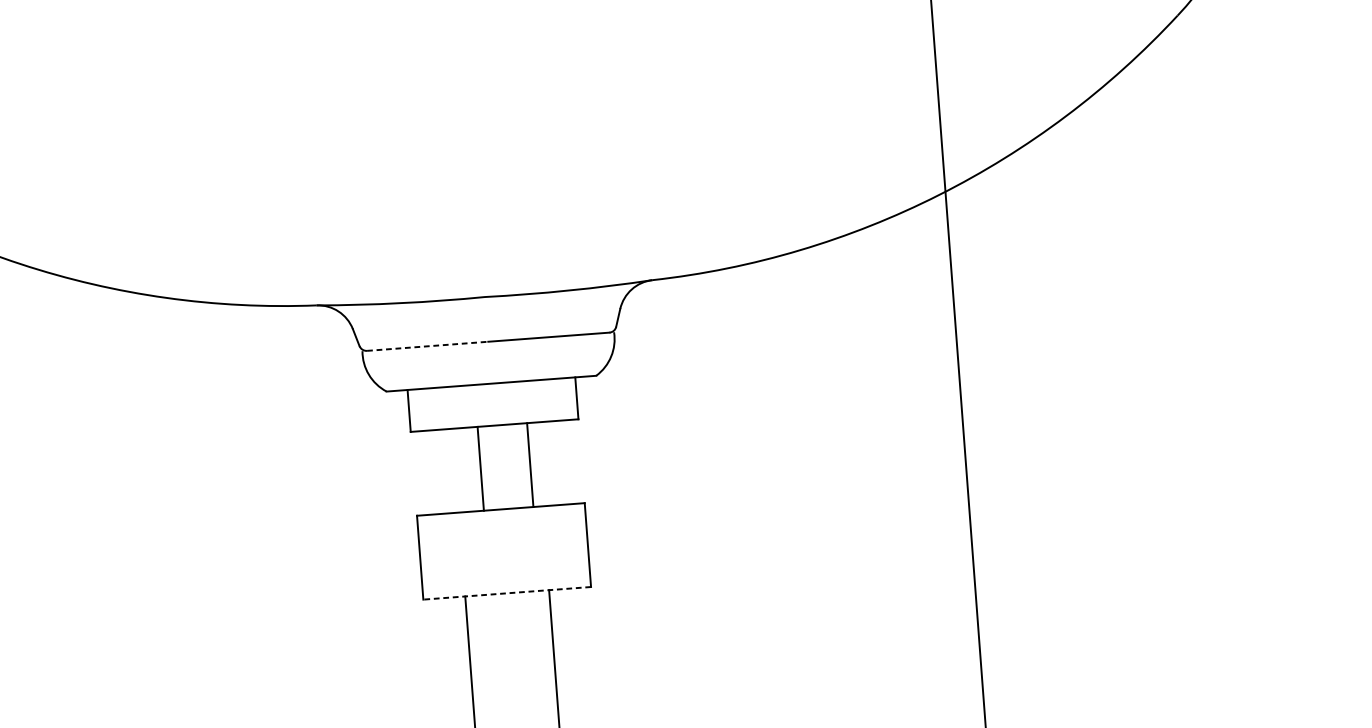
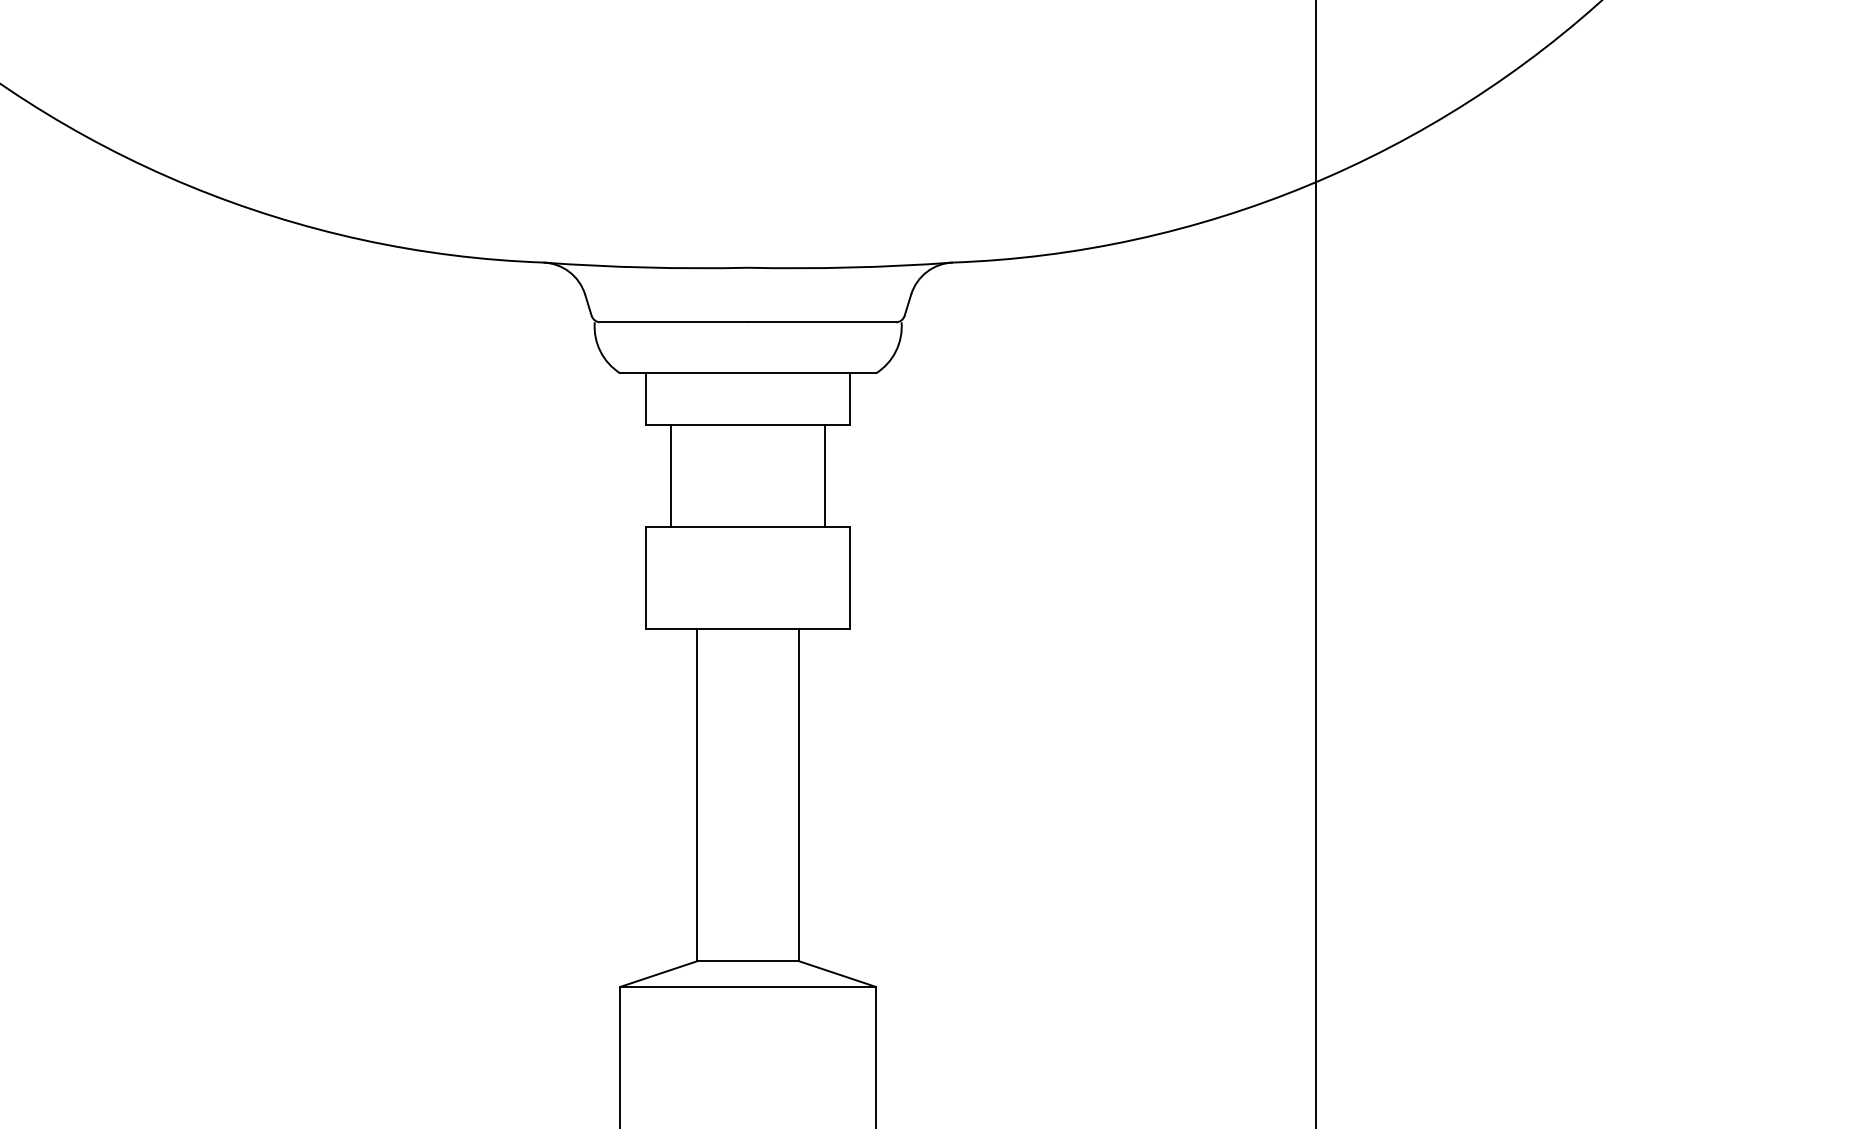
line: (427, 346) -> (674, 322), dashed -> solid
line: (529, 464) -> (824, 475), moved
line: (480, 468) -> (671, 475), moved
line: (506, 593) -> (747, 629), dashed -> solid

